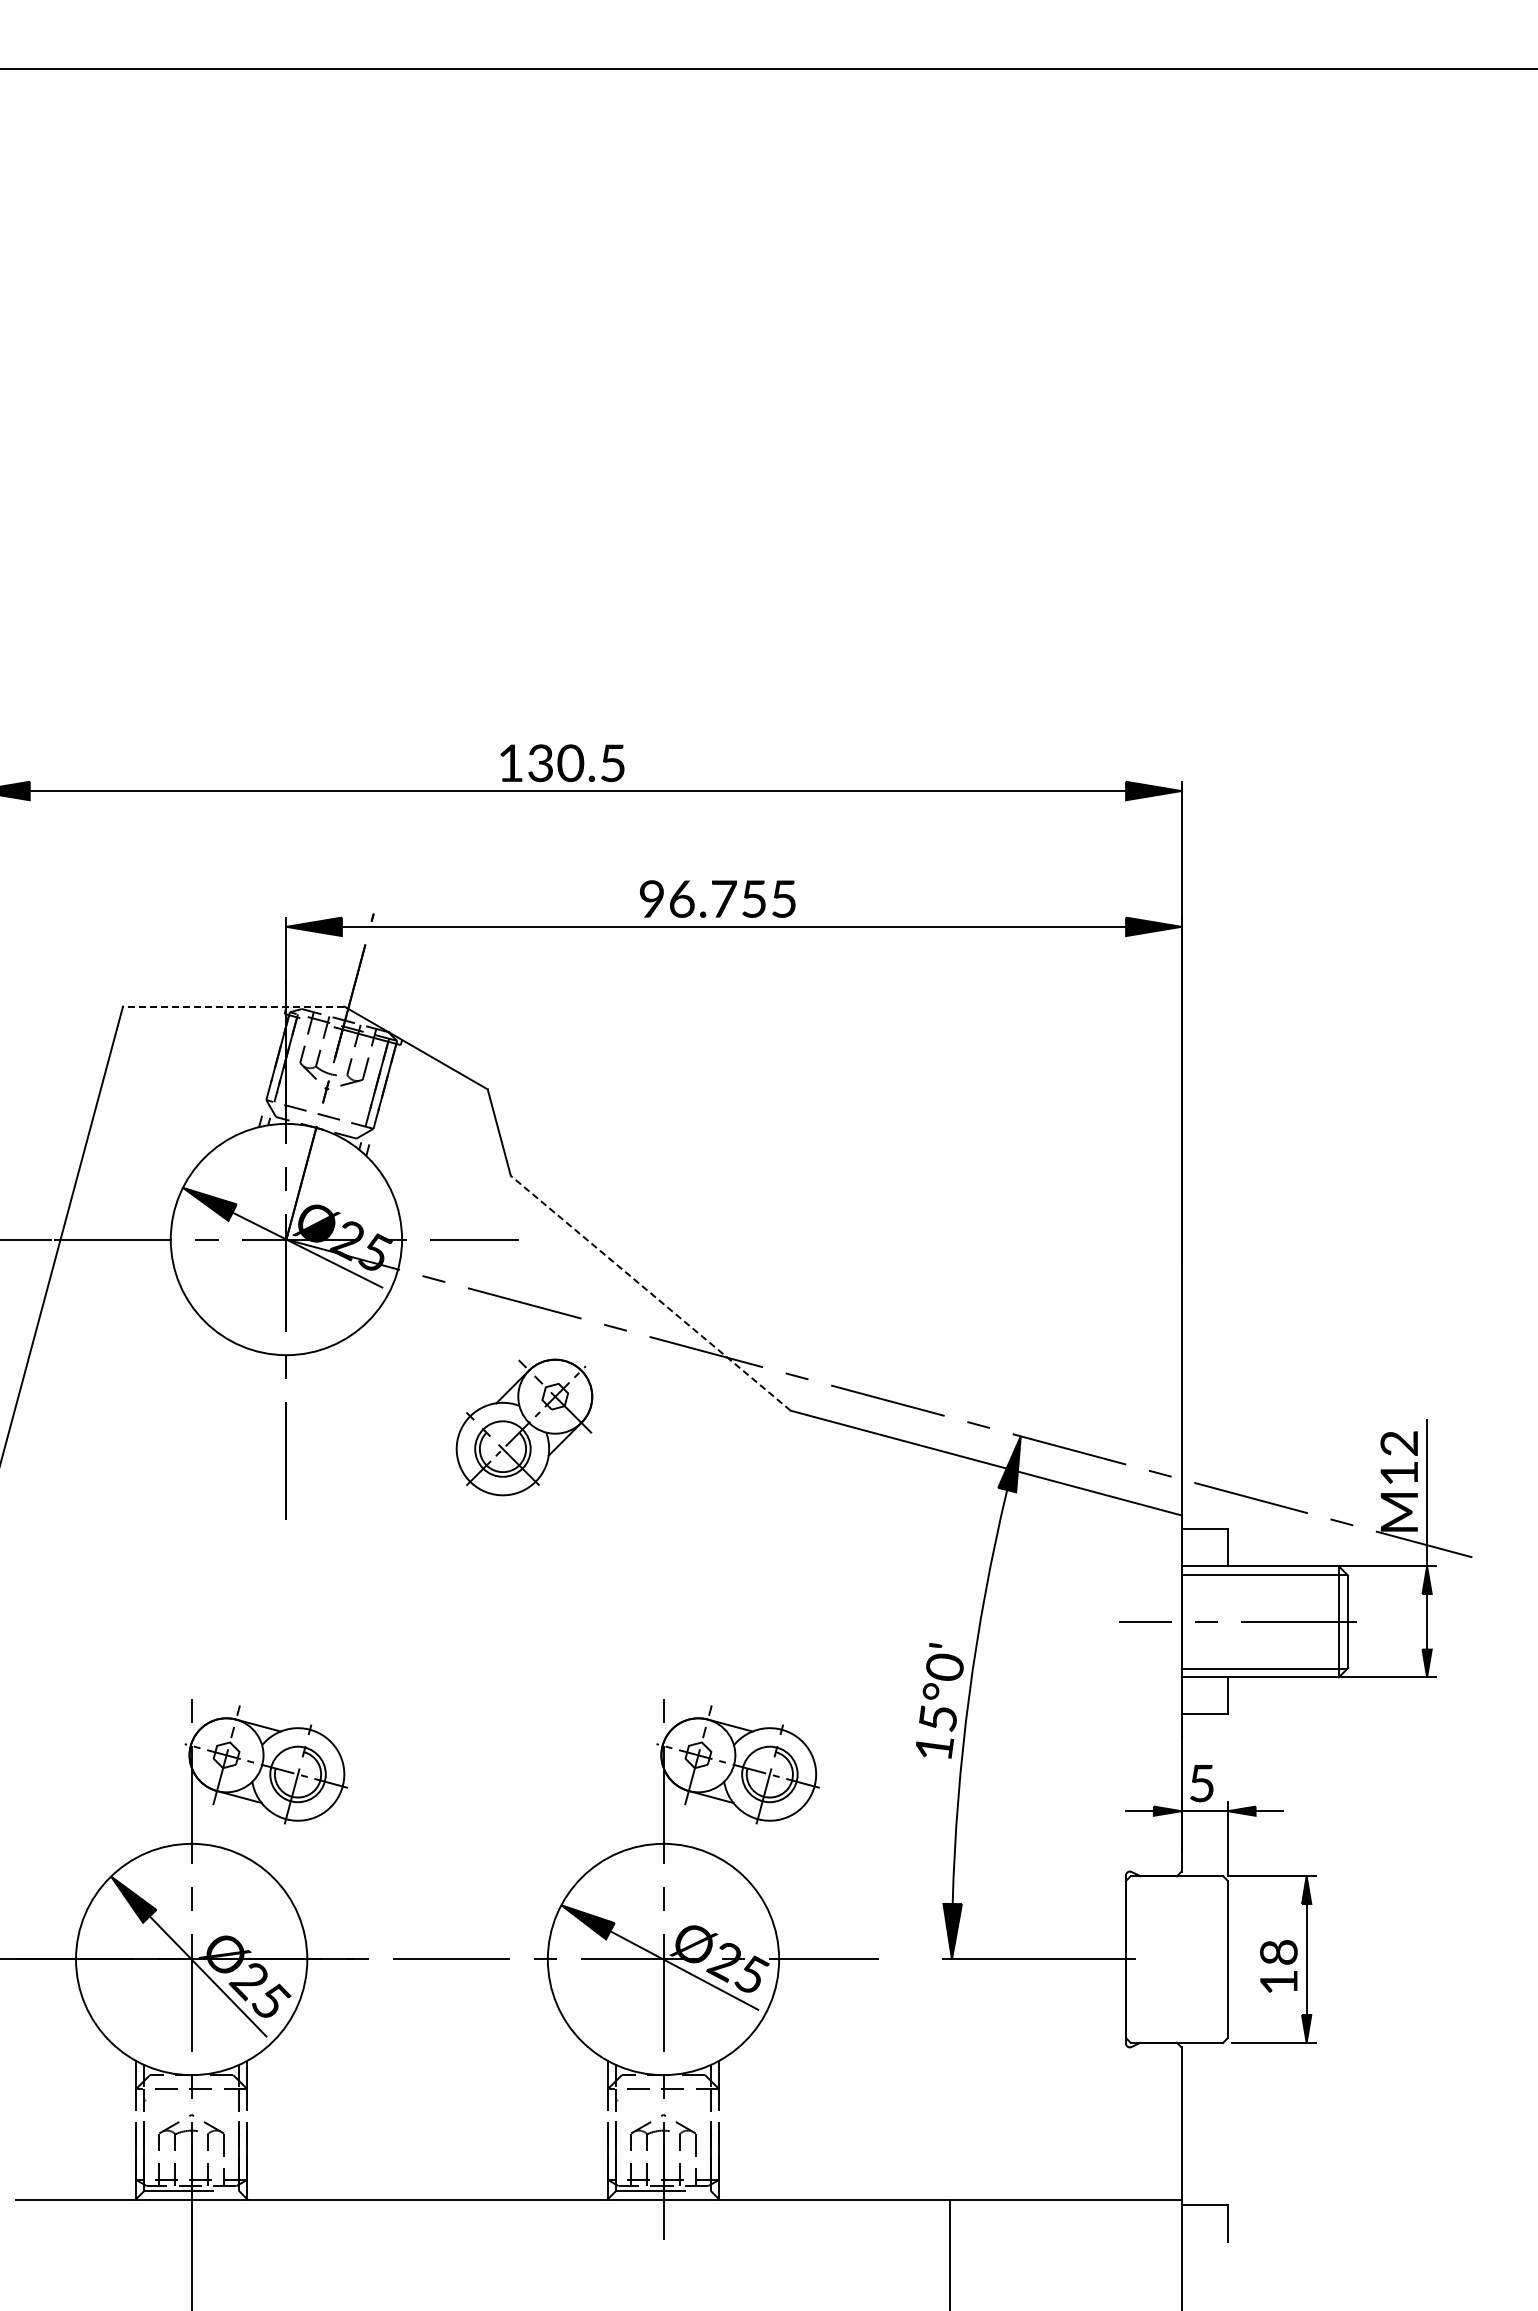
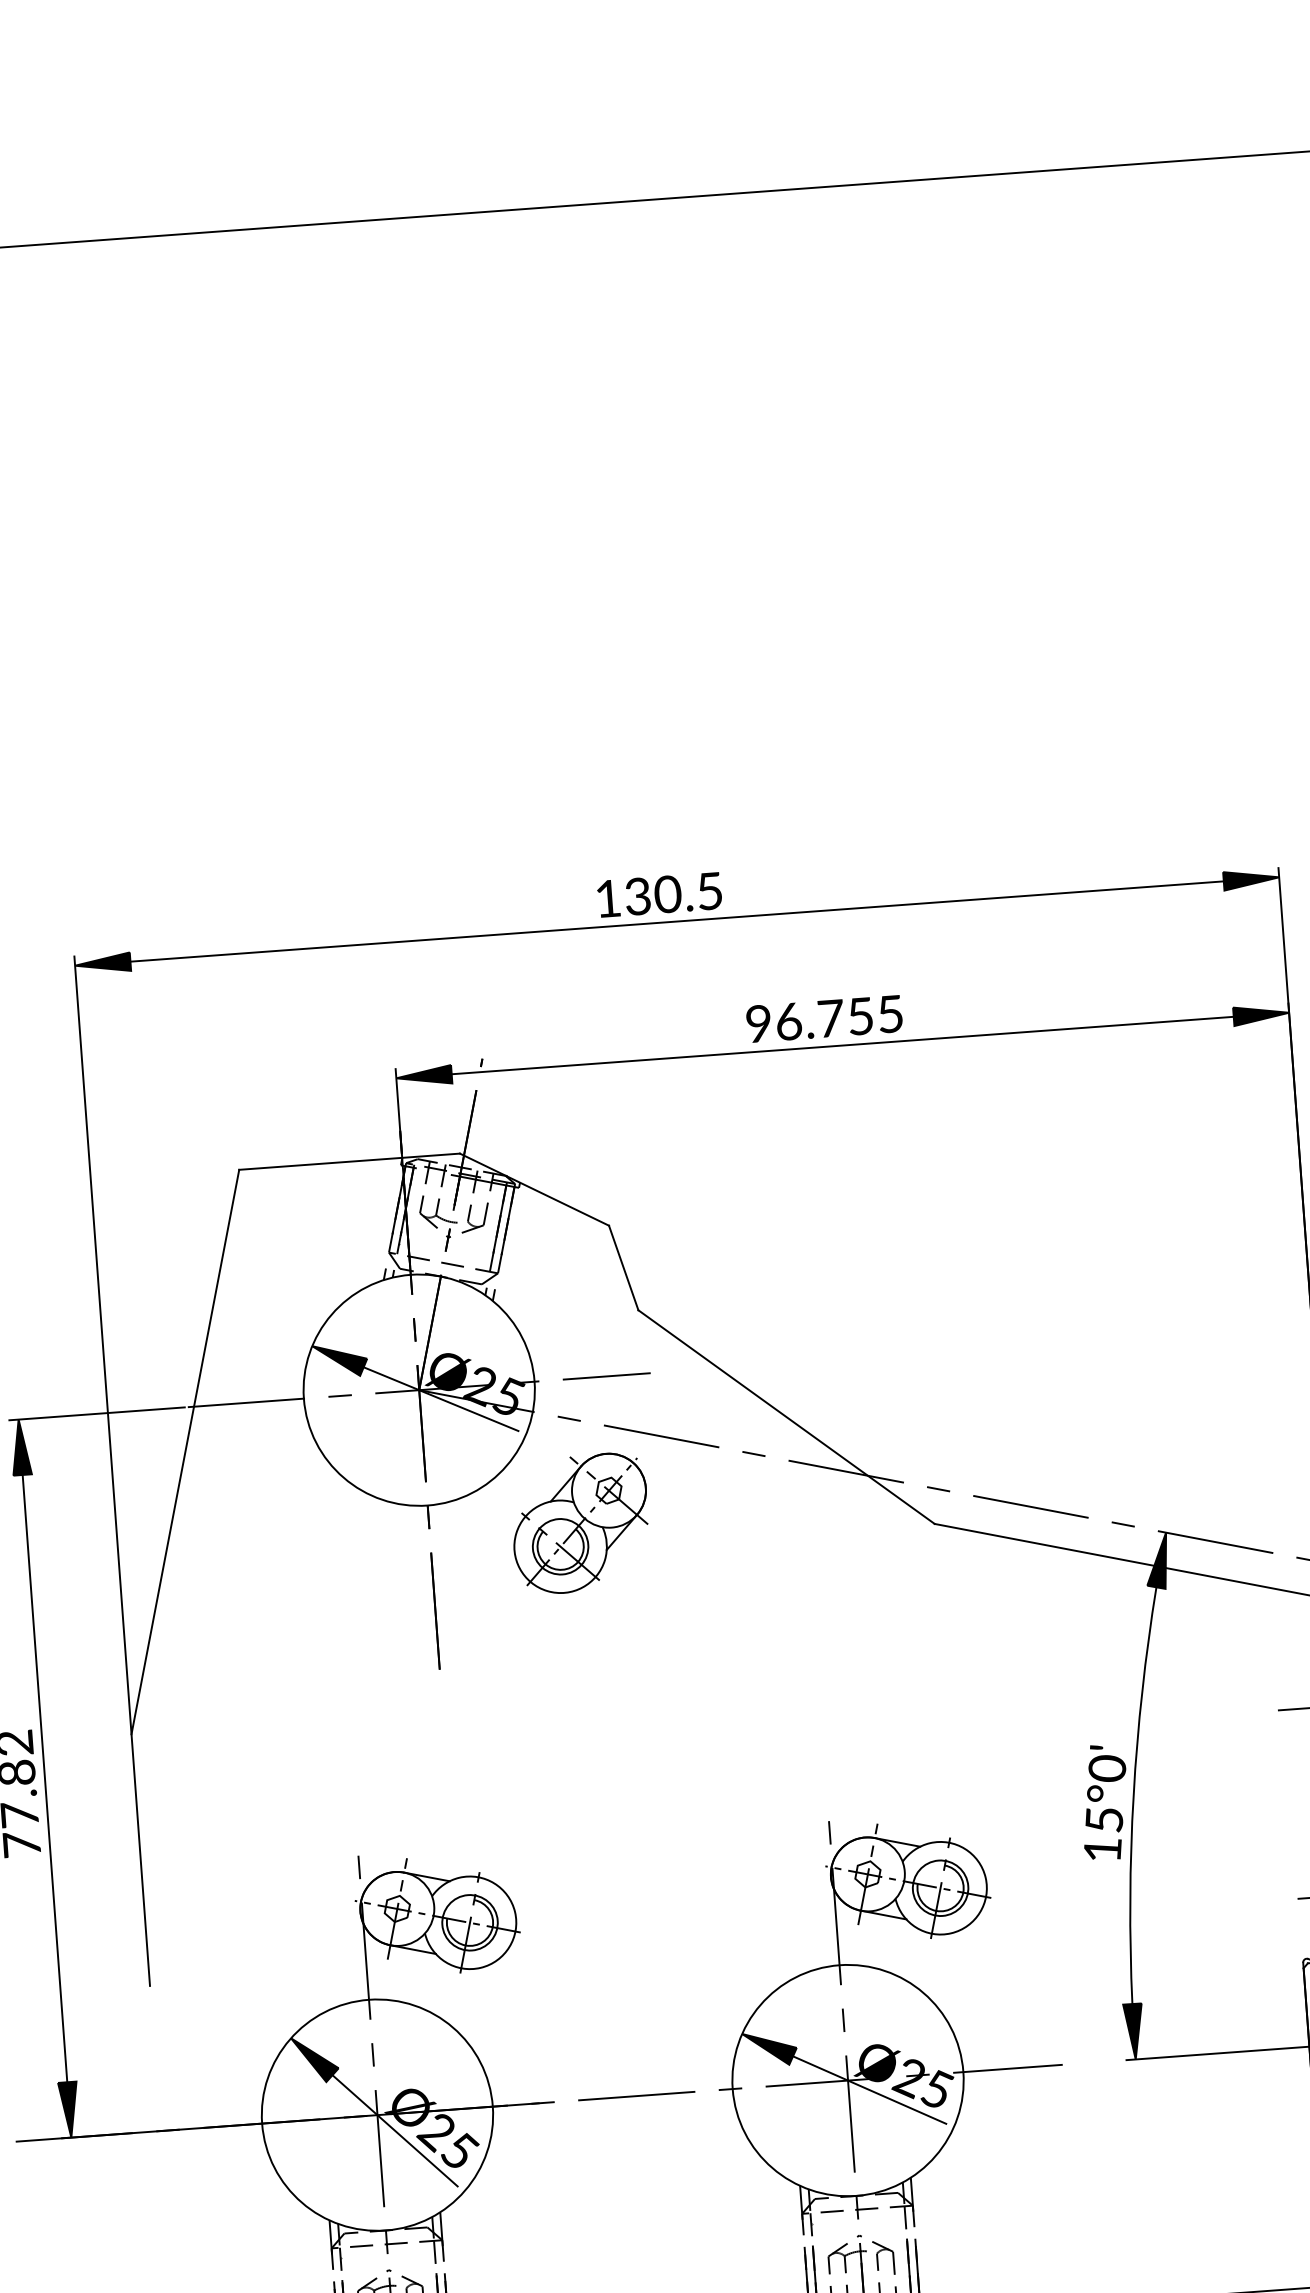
line: (233, 1006) -> (349, 1161), dashed -> solid
line: (650, 1293) -> (786, 1417), dashed -> solid
part: (524, 1427) -> (580, 1523), moved

